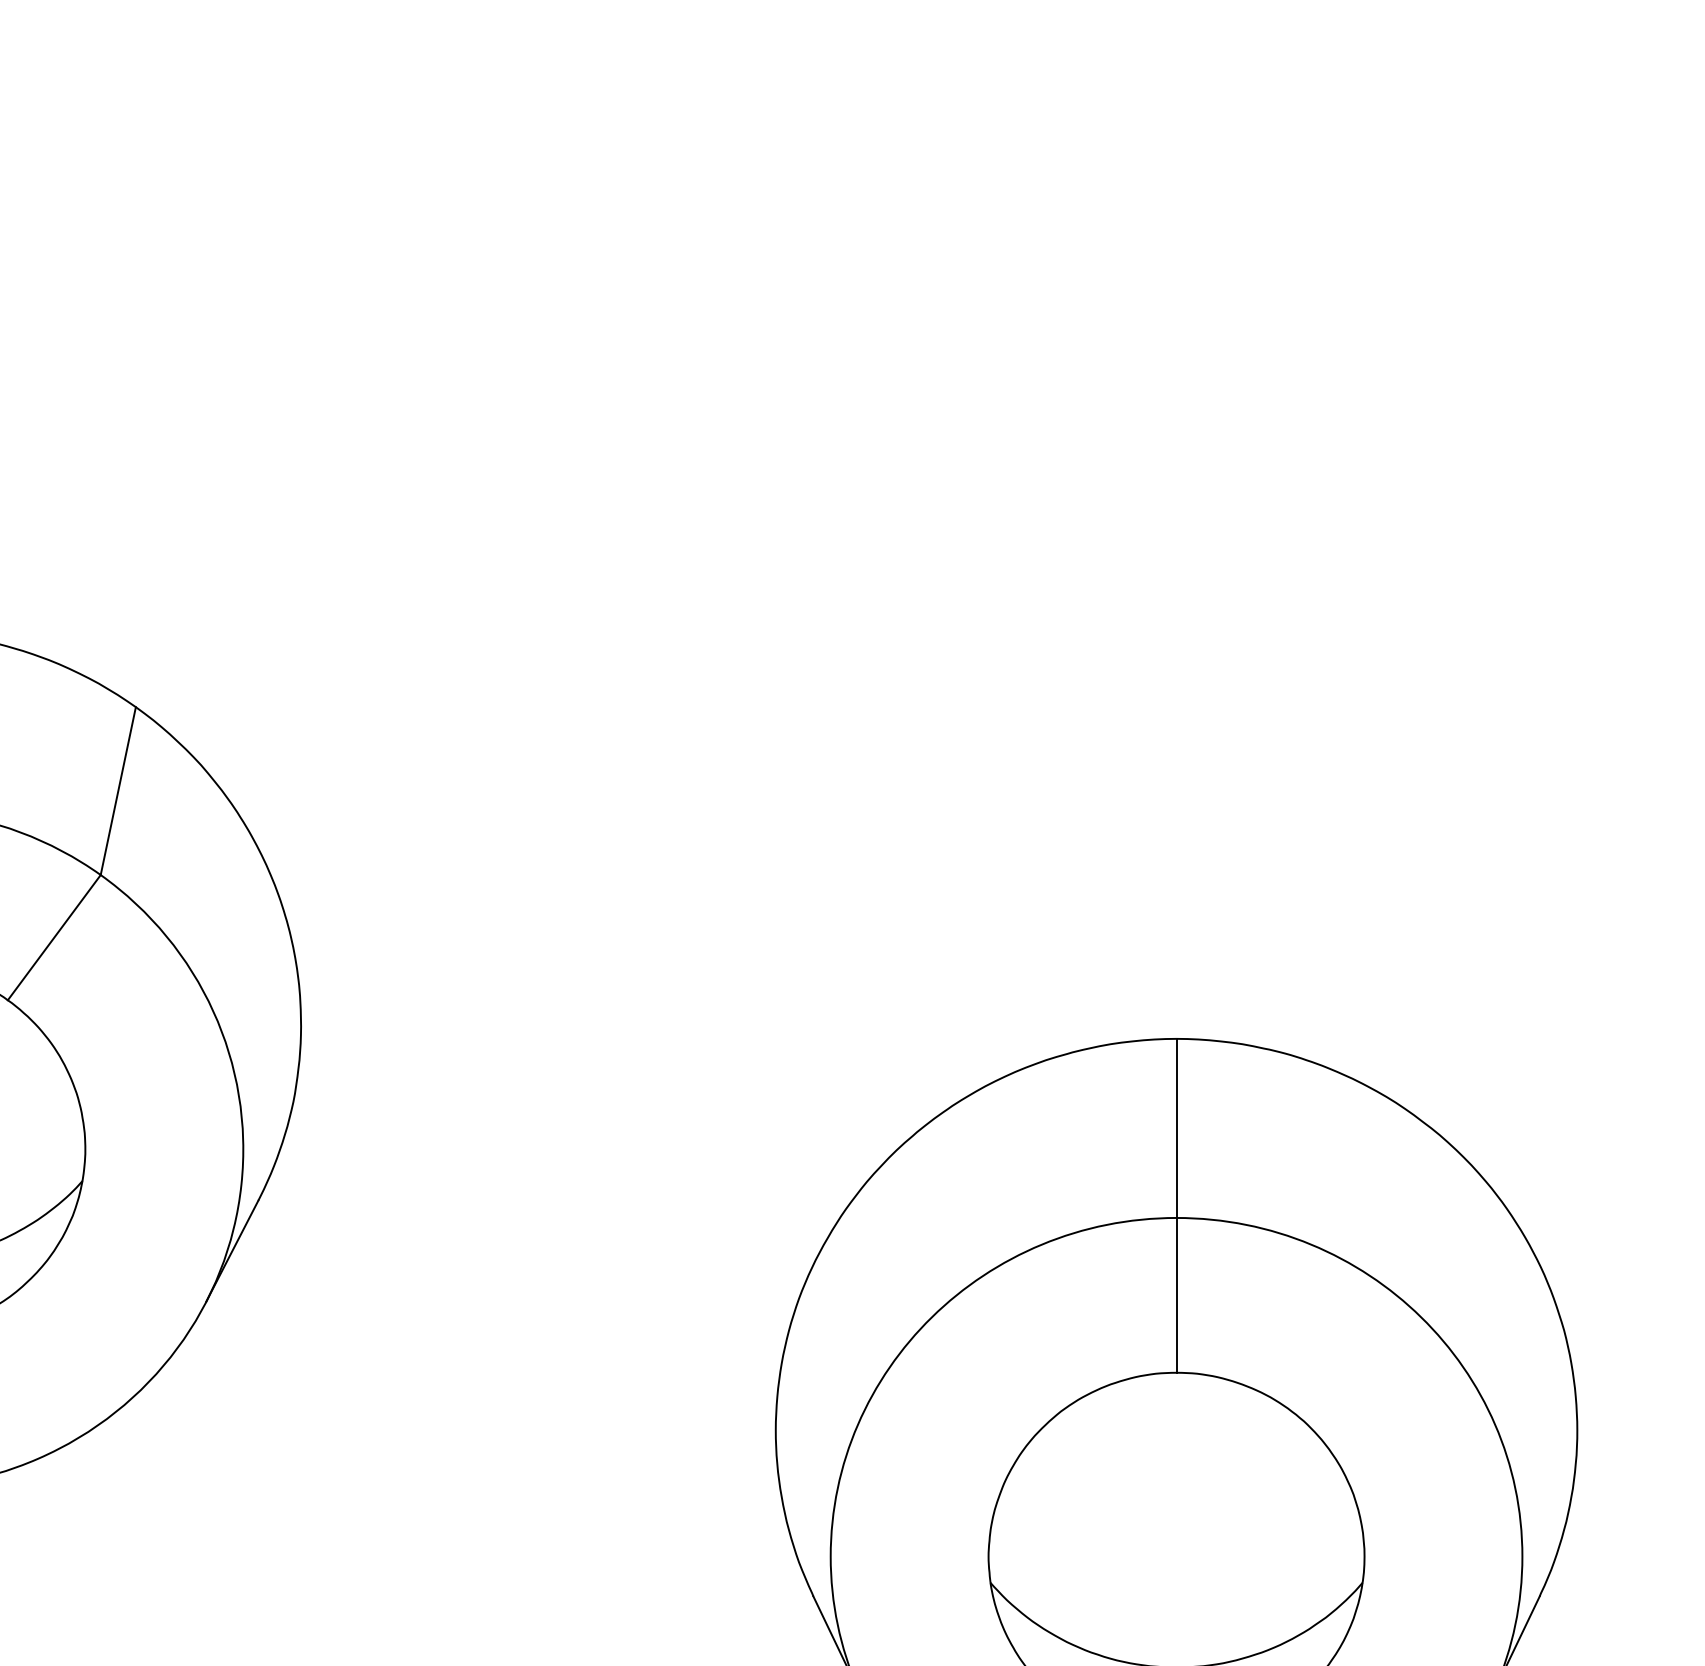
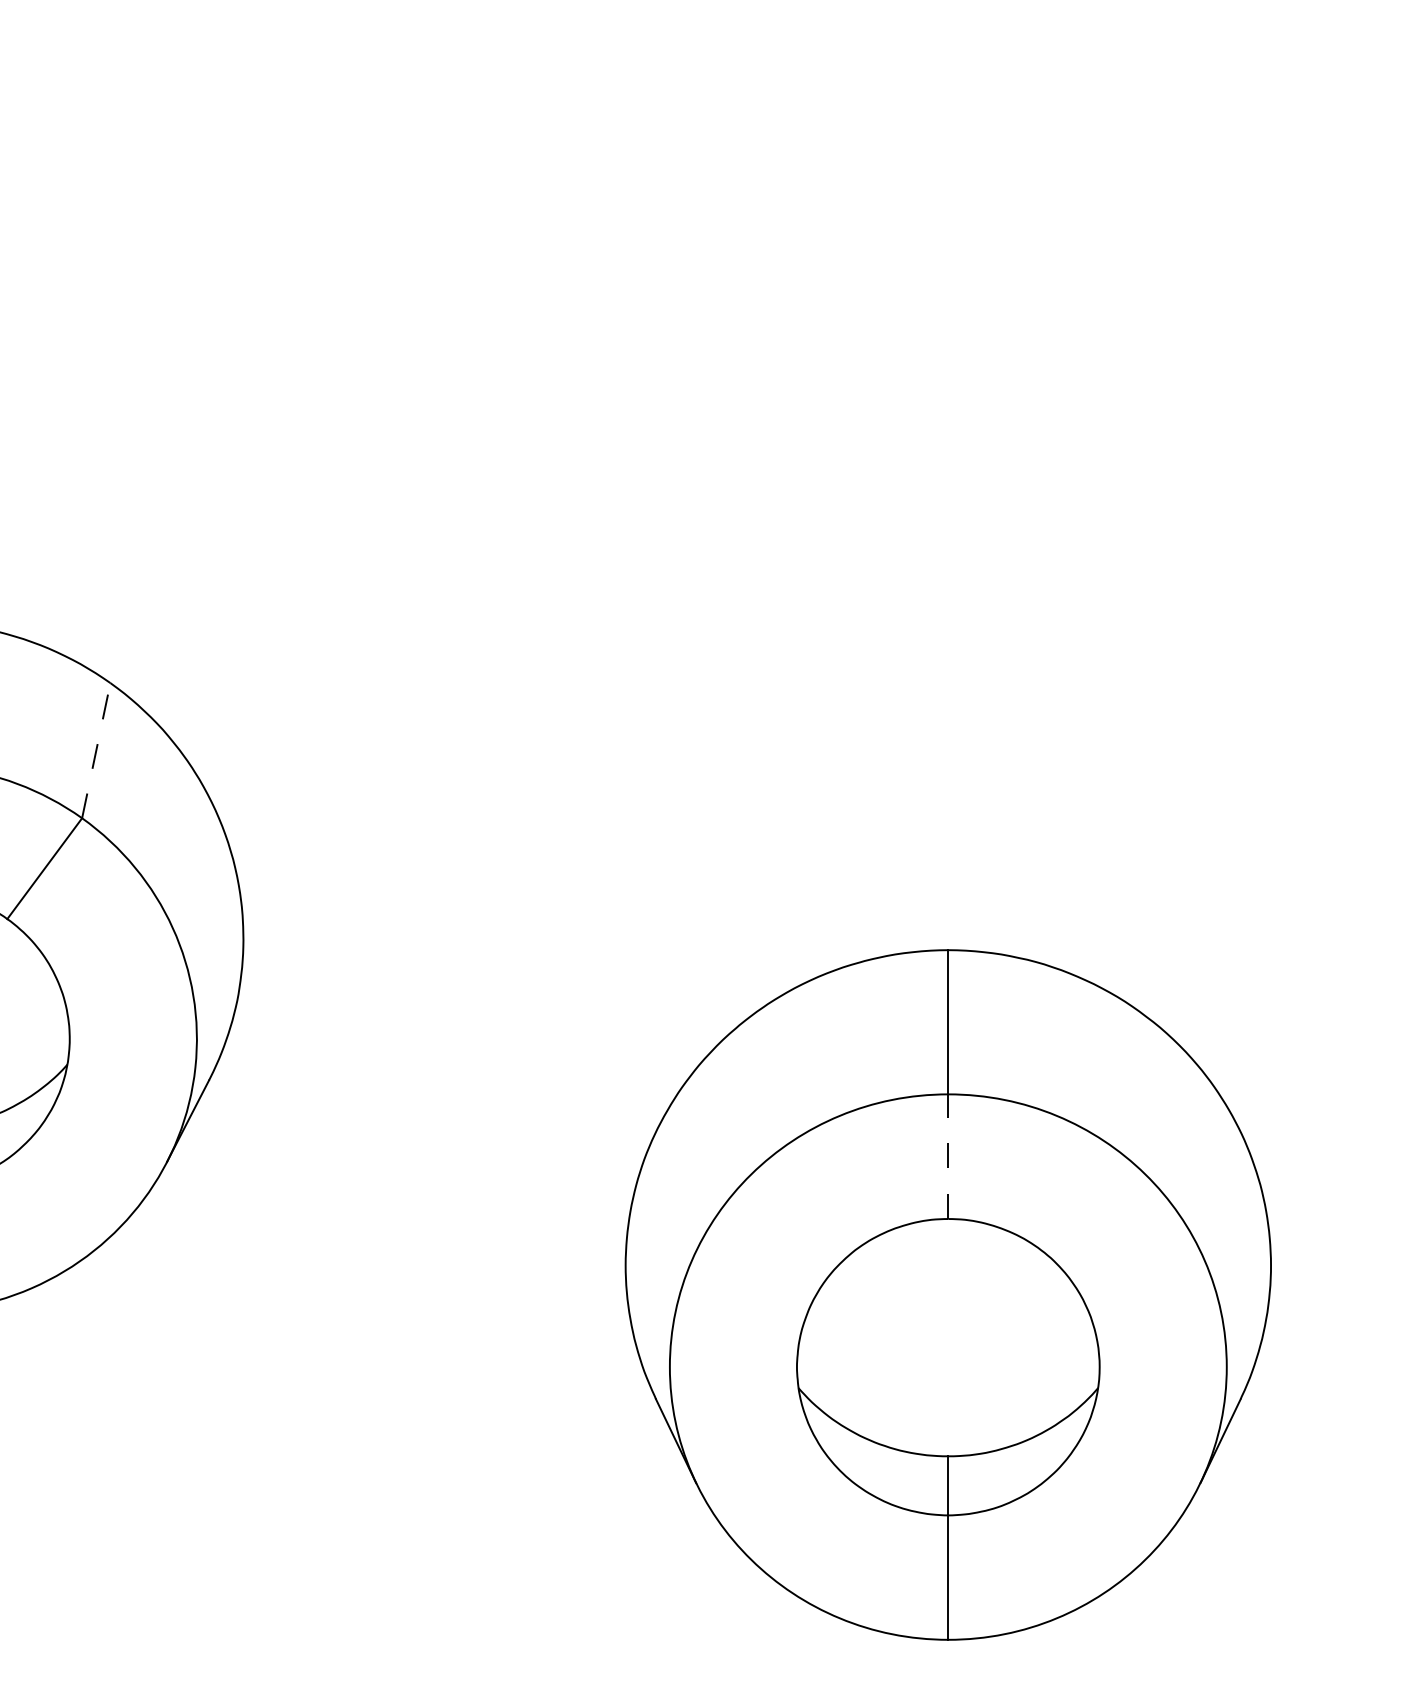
line: (118, 790) -> (96, 750), solid -> dashed
line: (1176, 1295) -> (948, 1156), solid -> dashed

